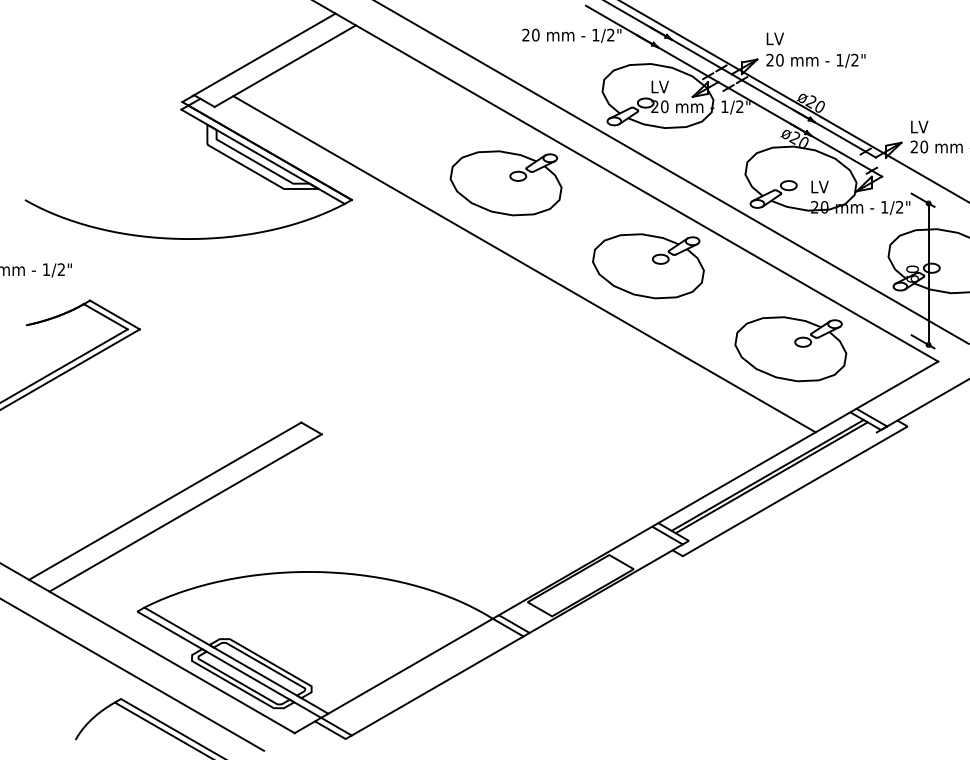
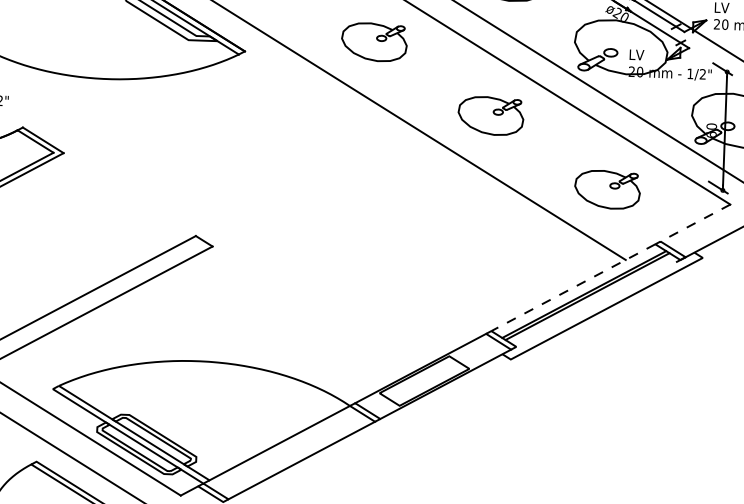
part: (505, 183) -> (373, 42), size x0.7
part: (648, 266) -> (490, 116), size x0.7
part: (790, 349) -> (607, 189), size x0.7
line: (896, 385) -> (694, 223), solid -> dashed
line: (754, 467) -> (573, 287), solid -> dashed

